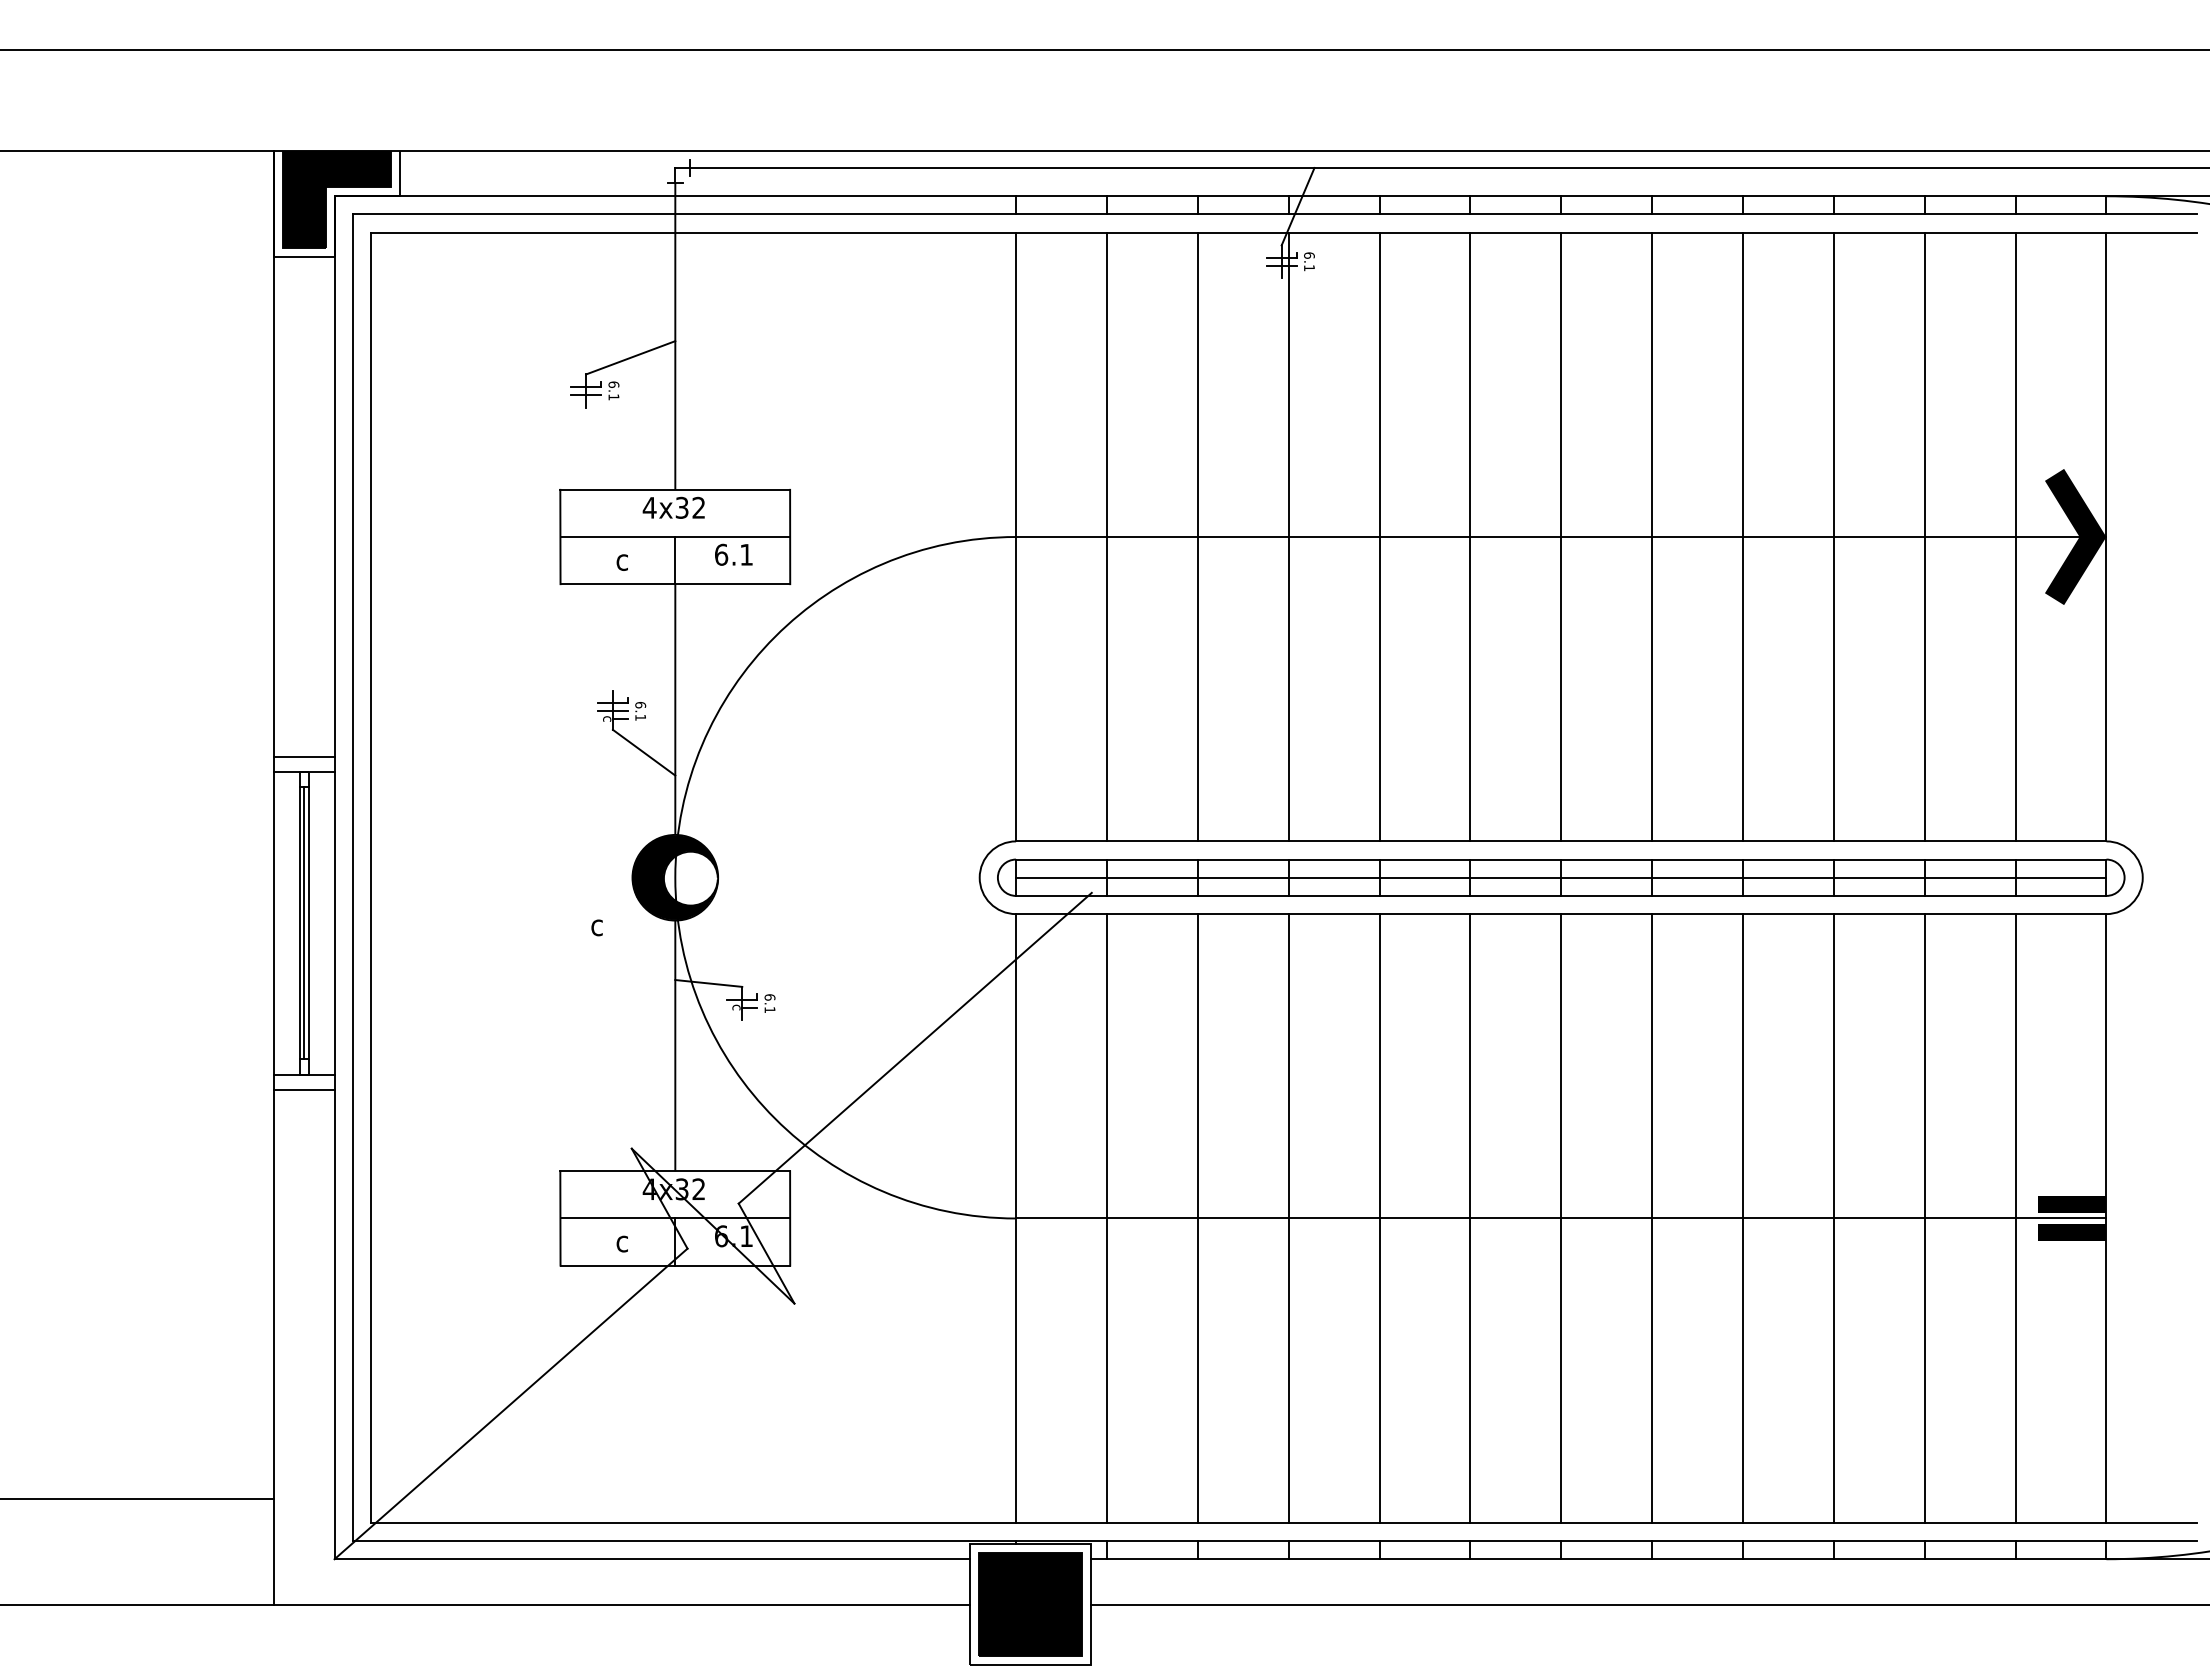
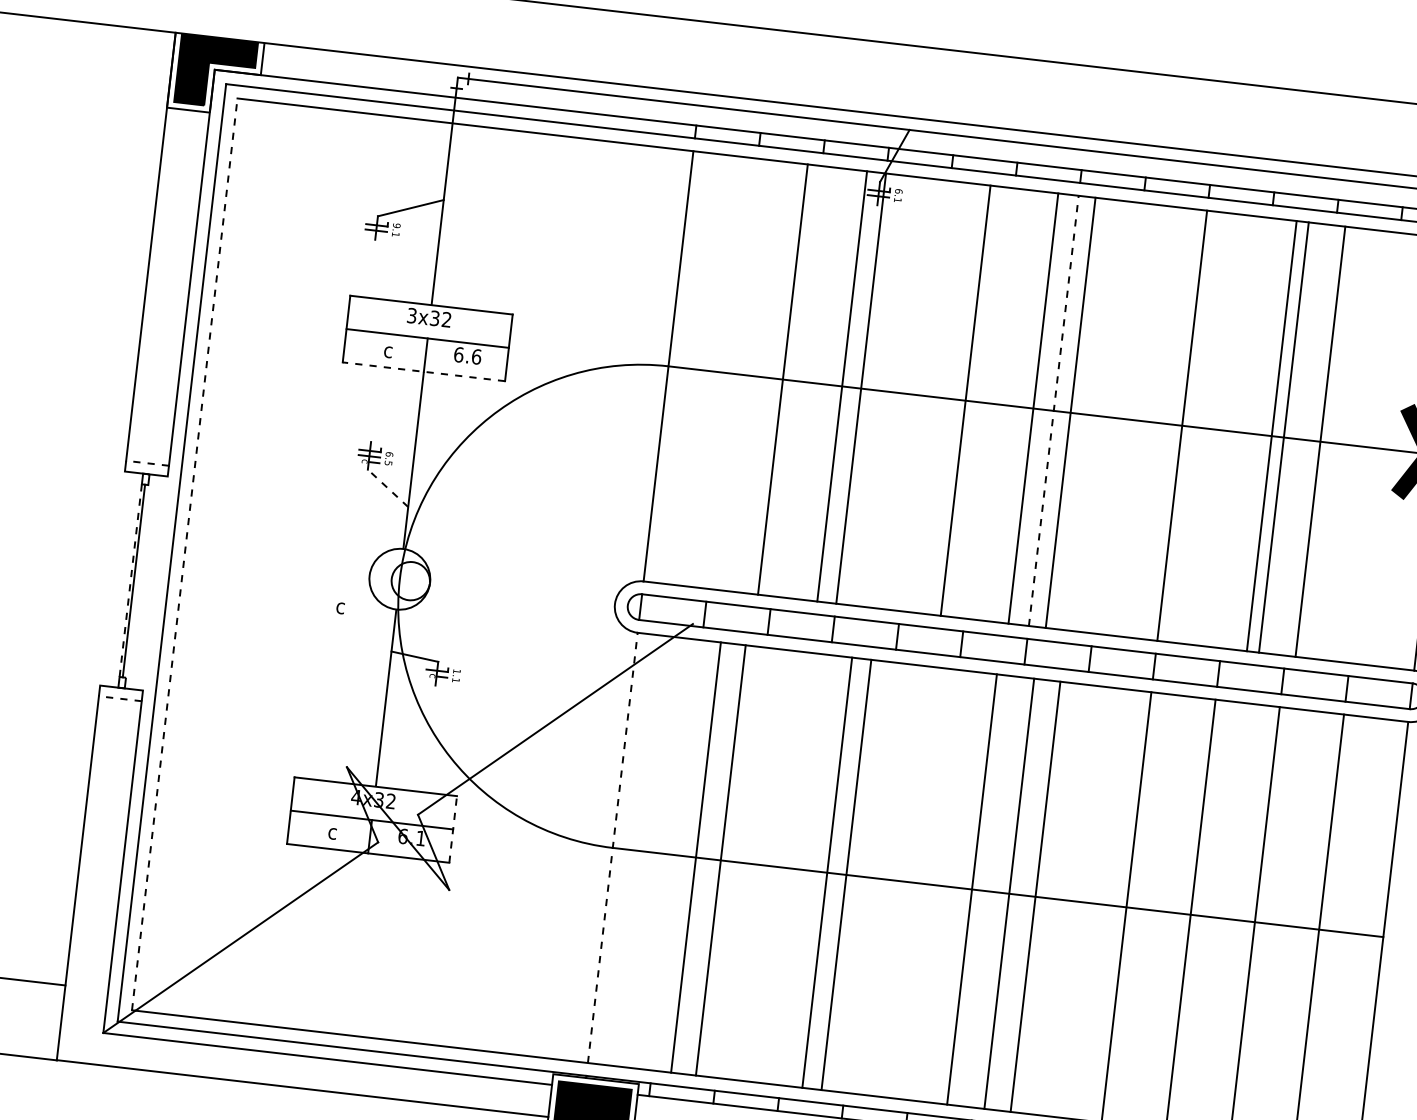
text: (613, 384) -> (396, 225), 6.1 -> 9.1
text: (649, 507) -> (411, 315), 4x32 -> 3x32
line: (1106, 536) -> (782, 379), moved
line: (1197, 536) -> (842, 386), moved
line: (1379, 536) -> (965, 400), moved
line: (1470, 536) -> (1033, 408), moved
line: (1561, 536) -> (1054, 410), solid -> dashed
line: (1652, 536) -> (1070, 412), moved
line: (1833, 536) -> (1283, 437), moved
line: (1924, 536) -> (1271, 435), moved
line: (2015, 536) -> (1320, 441), moved
text: (746, 554) -> (476, 356), 6.1 -> 6.6
line: (675, 584) -> (423, 372), solid -> dashed
text: (640, 717) -> (388, 463), 6.1 -> 6.5
line: (644, 752) -> (388, 488), solid -> dashed
line: (303, 756) -> (147, 463), solid -> dashed
line: (370, 877) -> (184, 554), solid -> dashed
fill: (674, 877) -> (399, 579), removed
line: (1561, 877) -> (1026, 651), removed
line: (274, 922) -> (112, 578), removed
line: (308, 922) -> (136, 580), removed
line: (334, 922) -> (155, 583), removed
line: (299, 923) -> (130, 580), solid -> dashed
text: (769, 997) -> (456, 671), 6.1 -> 1.1
line: (303, 1089) -> (119, 698), solid -> dashed
fill: (2072, 1203) -> (1360, 923), removed
line: (790, 1217) -> (453, 828), solid -> dashed
line: (1016, 1217) -> (613, 847), solid -> dashed
line: (1106, 1218) -> (720, 860), moved
line: (1197, 1218) -> (695, 857), moved
line: (1288, 1218) -> (846, 874), moved
line: (1379, 1218) -> (827, 872), moved
line: (1470, 1218) -> (972, 889), moved
line: (1561, 1218) -> (1035, 896), moved
line: (1652, 1218) -> (1009, 893), moved
fill: (2072, 1232) -> (1358, 944), removed

